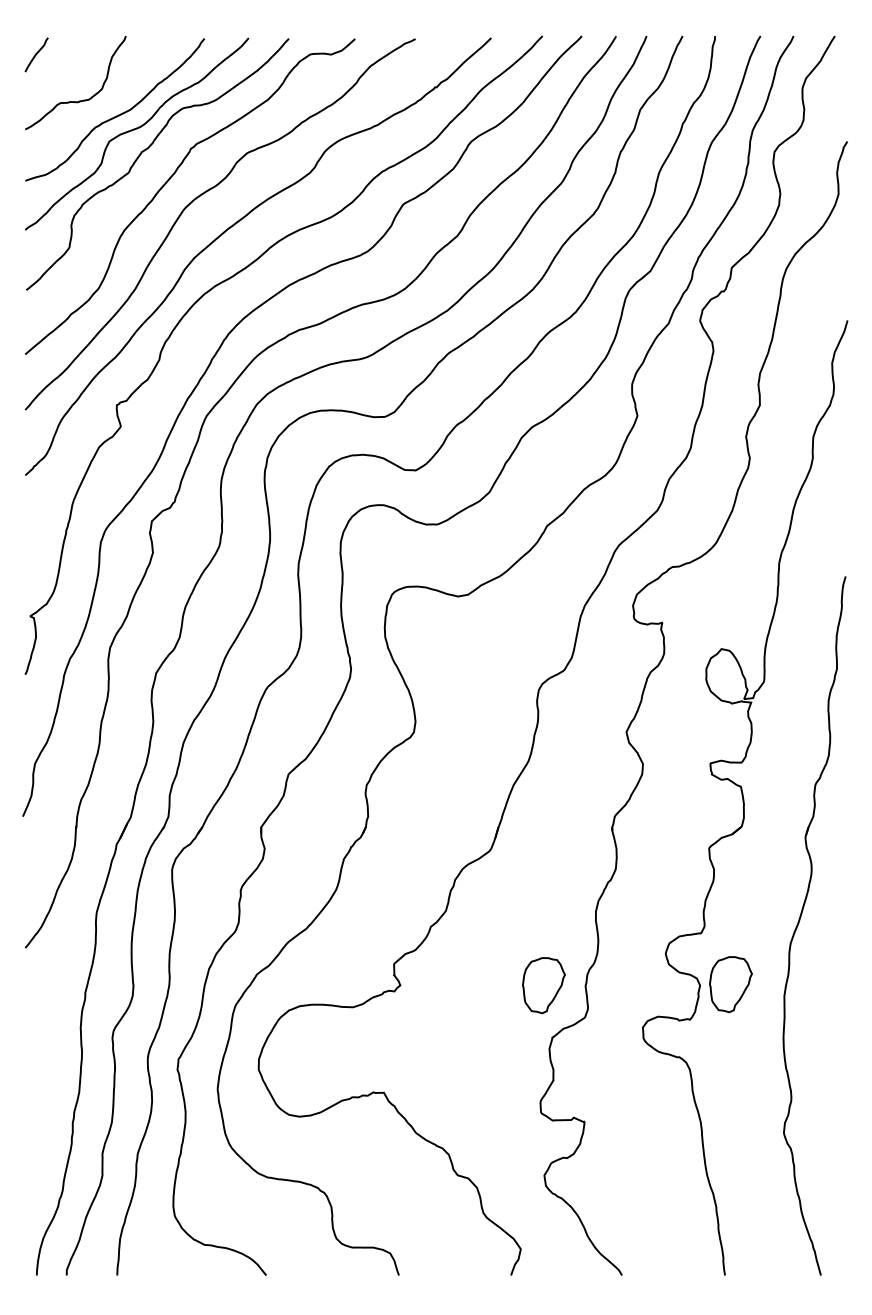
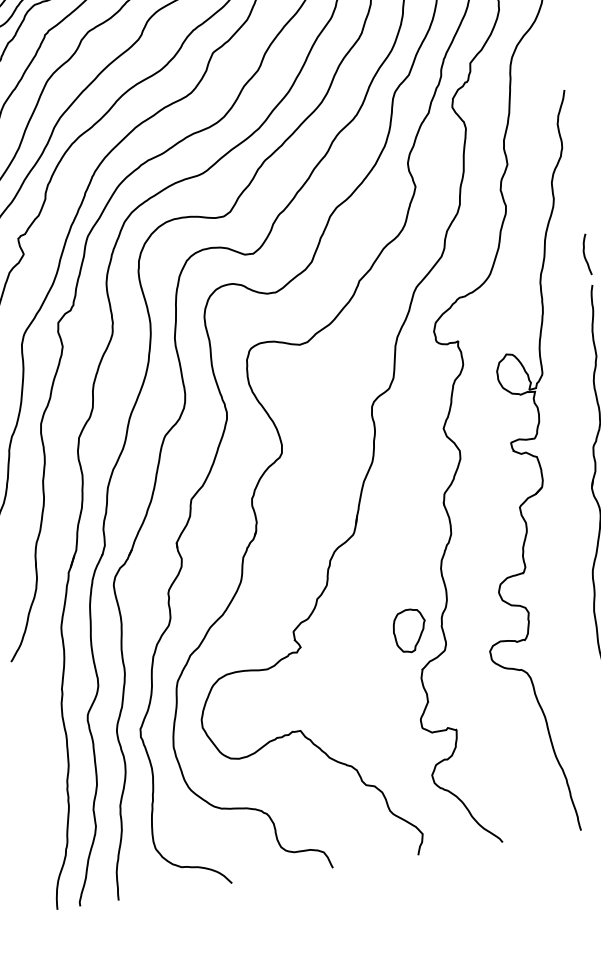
curve: (841, 536) -> (584, 255), added
part: (730, 984) -> (551, 608), removed

